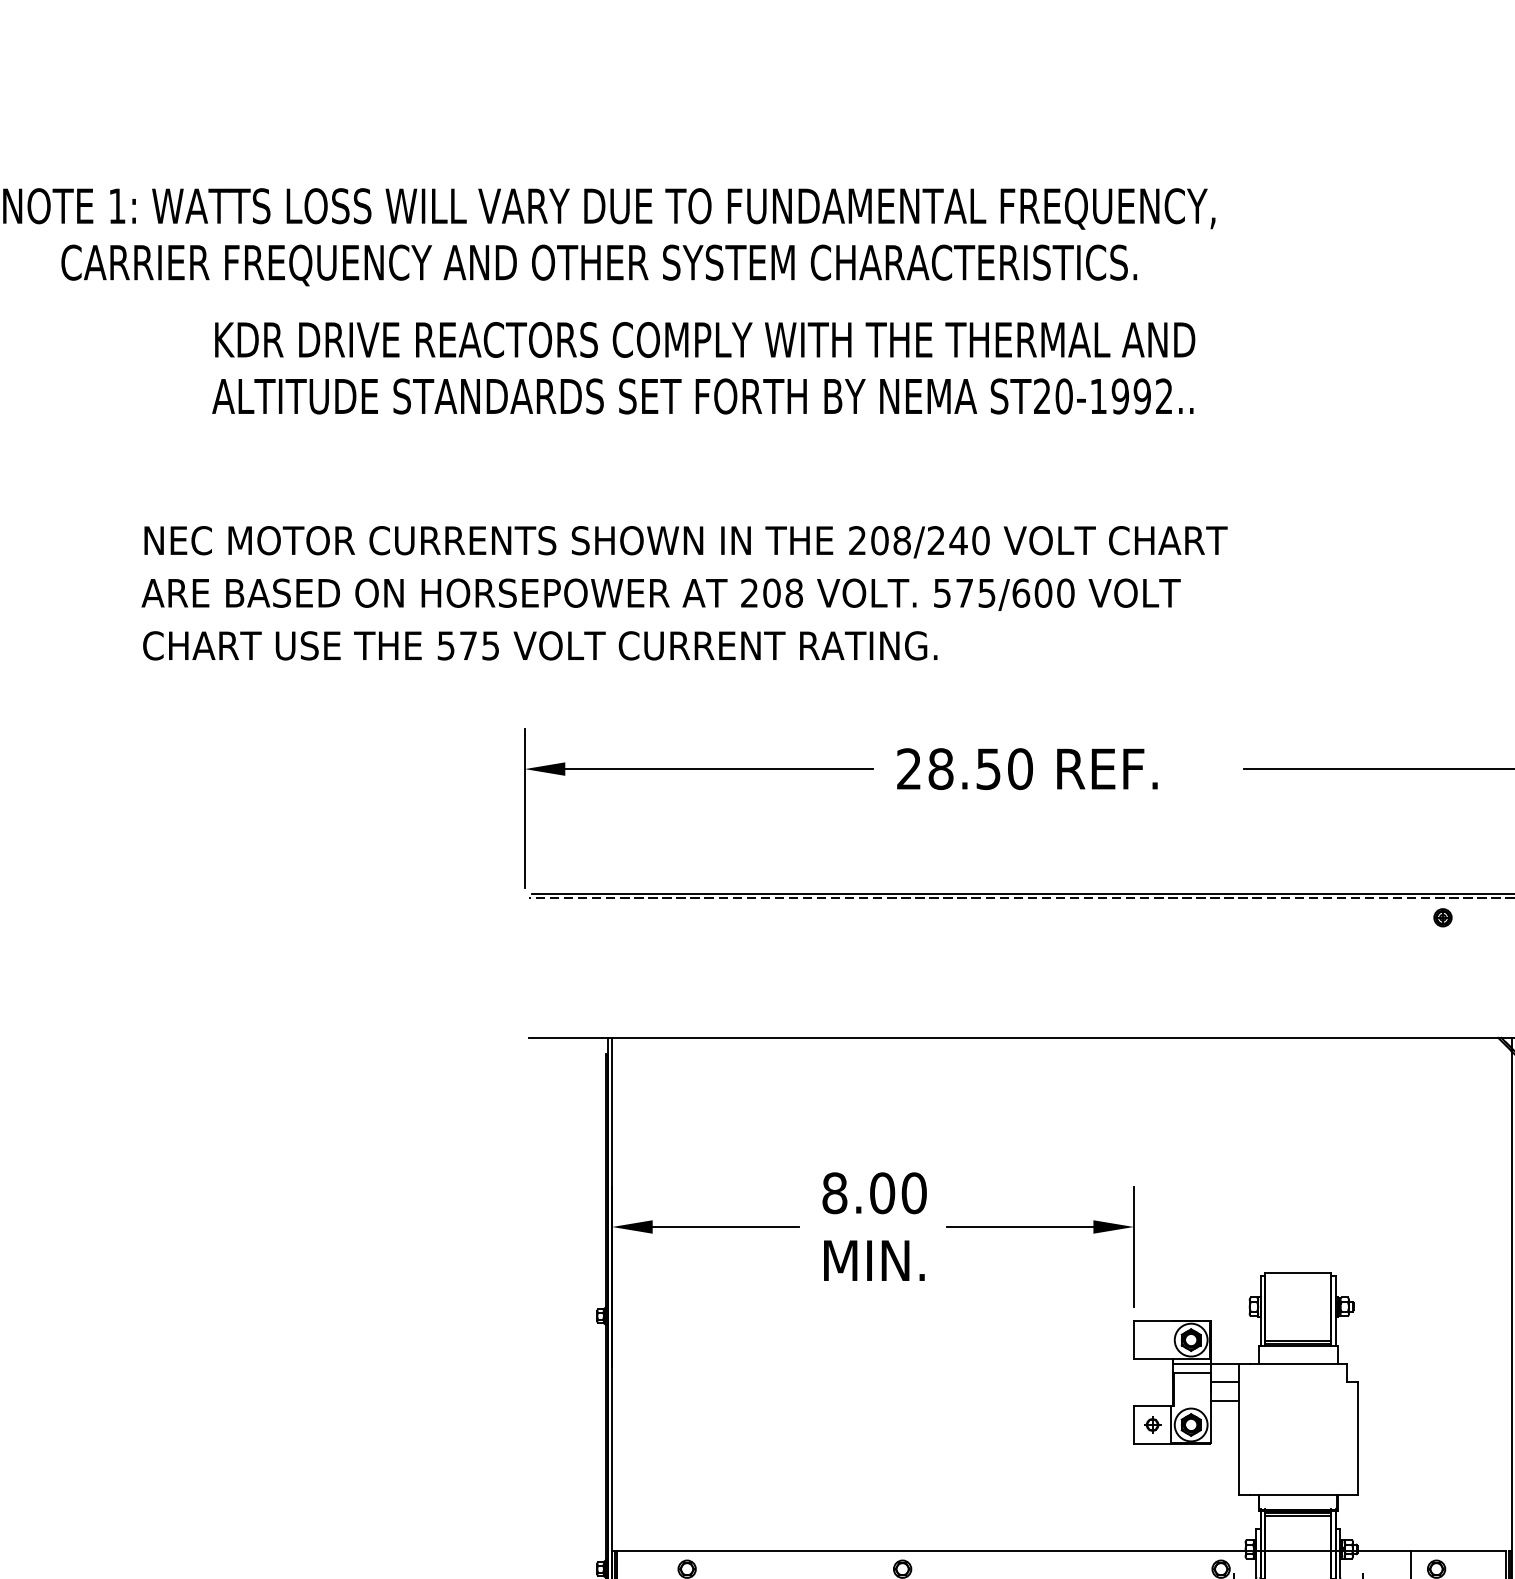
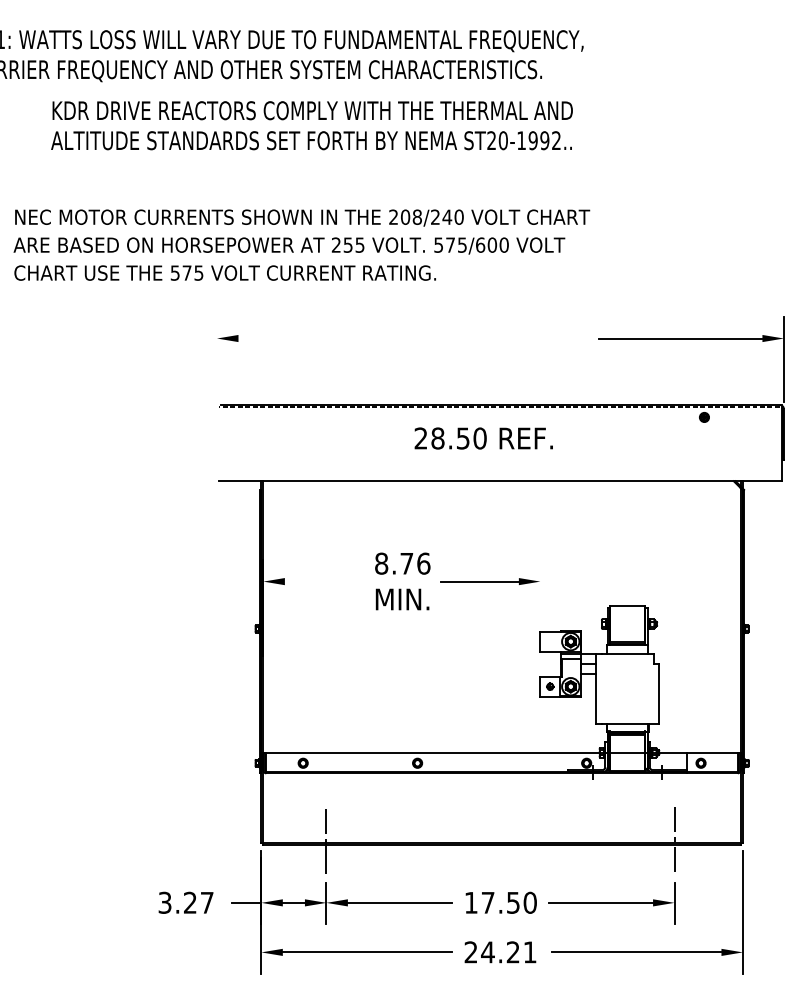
text: (781, 591) -> (353, 244), 208 -> 255
line: (717, 769) -> (319, 338), removed
text: (1026, 769) -> (483, 438), moved
line: (525, 808) -> (217, 359), removed
text: (898, 1192) -> (415, 563), 8.00 -> 8.76
line: (725, 1226) -> (323, 581), removed
line: (1134, 1247) -> (540, 592), removed

